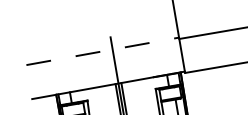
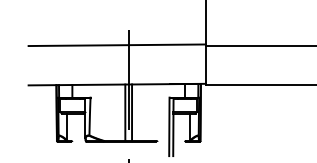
line: (103, 51) -> (117, 45), dashed -> solid

